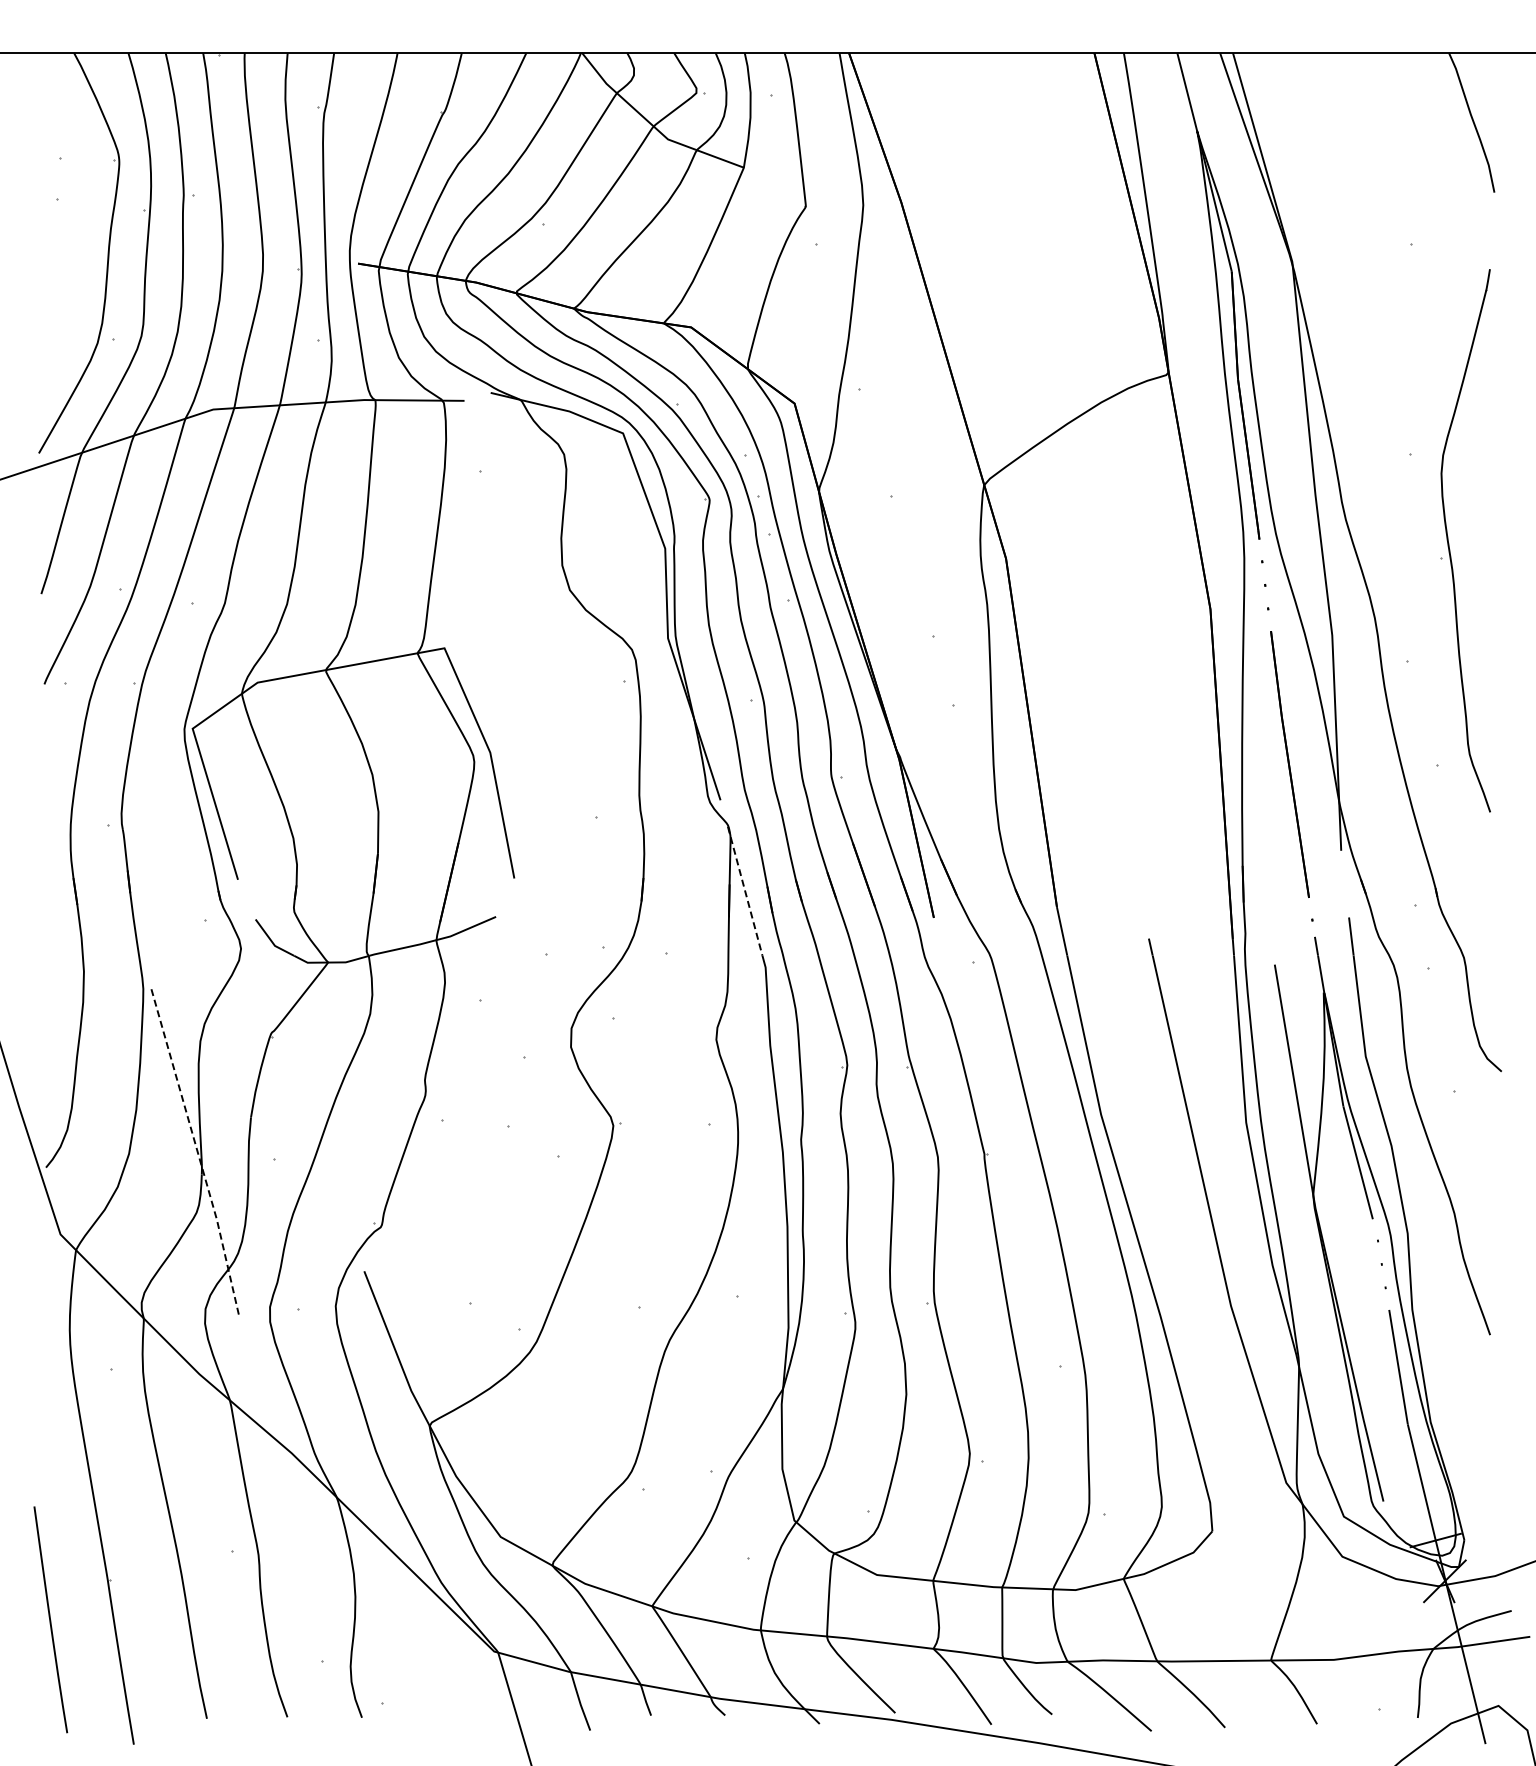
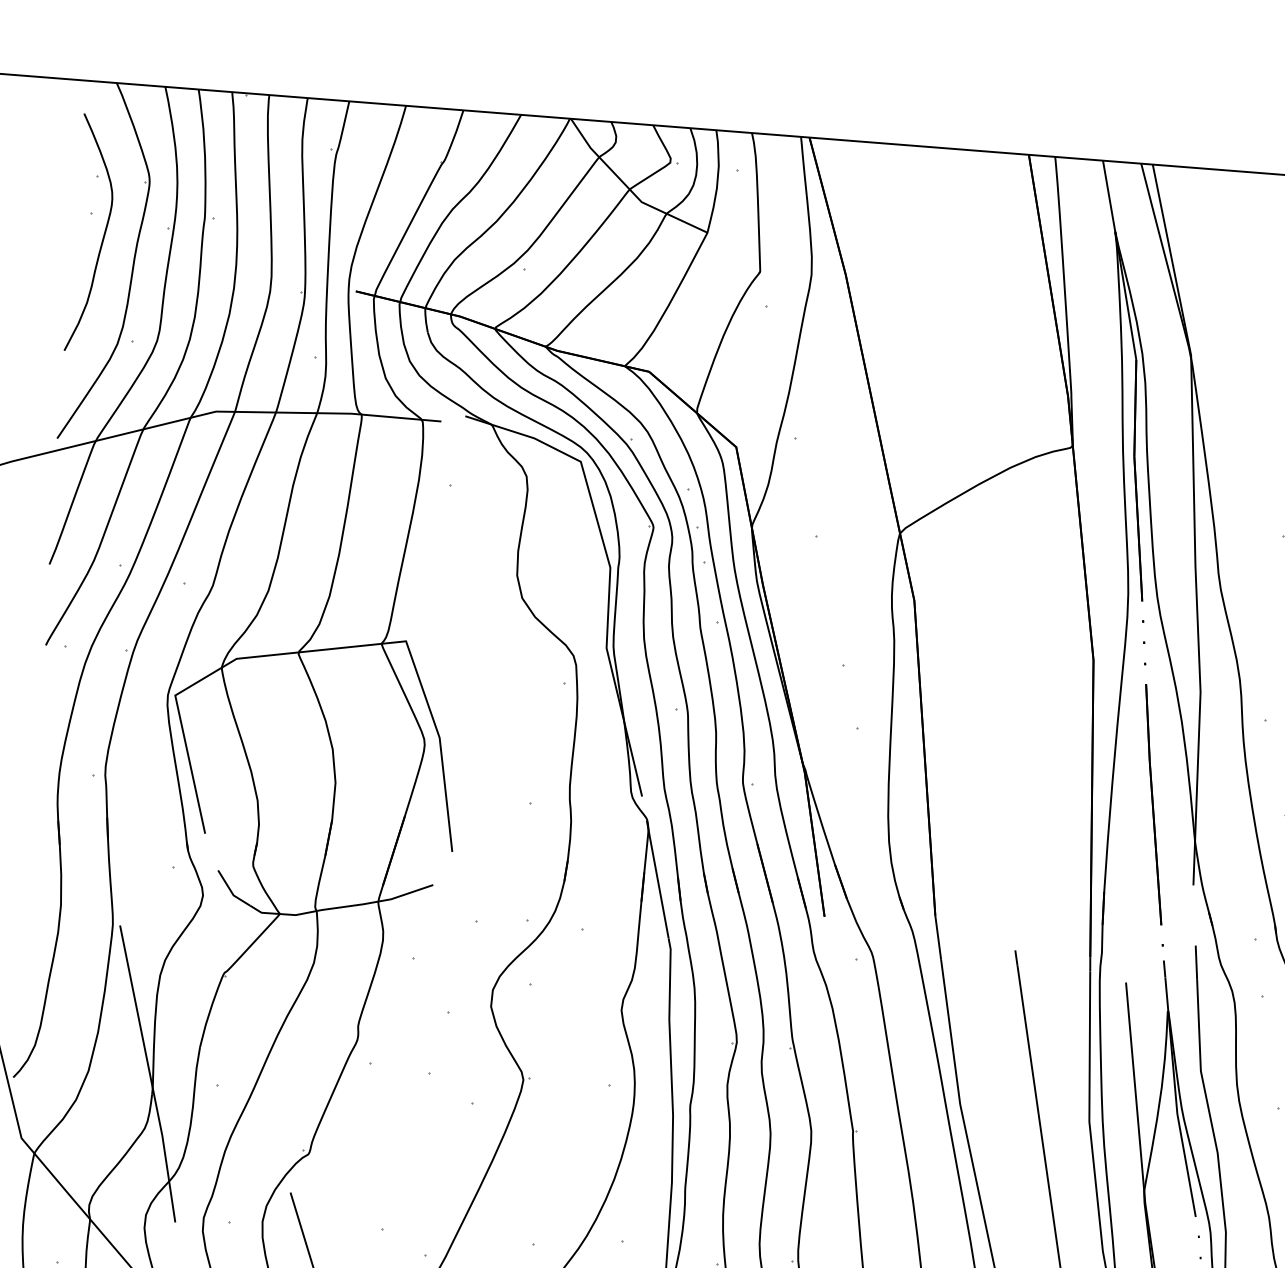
curve: (72, 222) -> (103, 234), added
line: (745, 891) -> (658, 879), dashed -> solid
line: (197, 1152) -> (149, 1074), dashed -> solid

